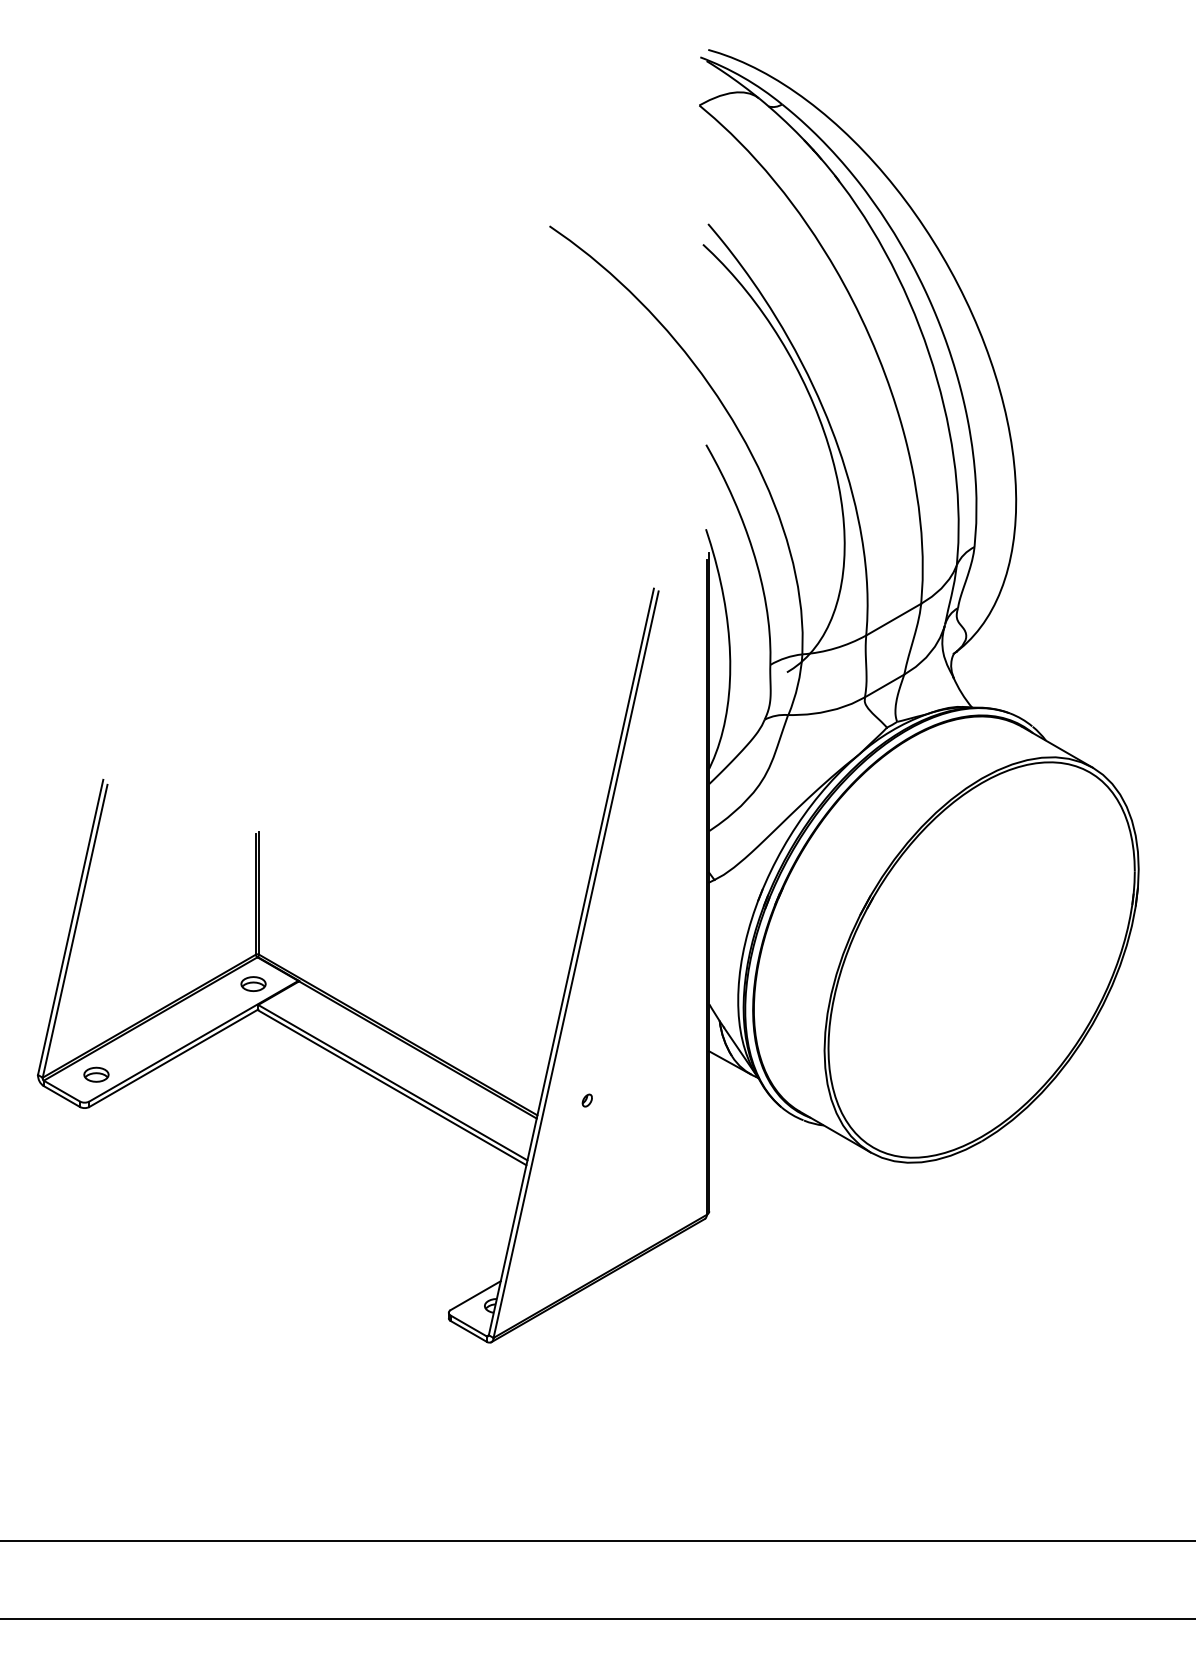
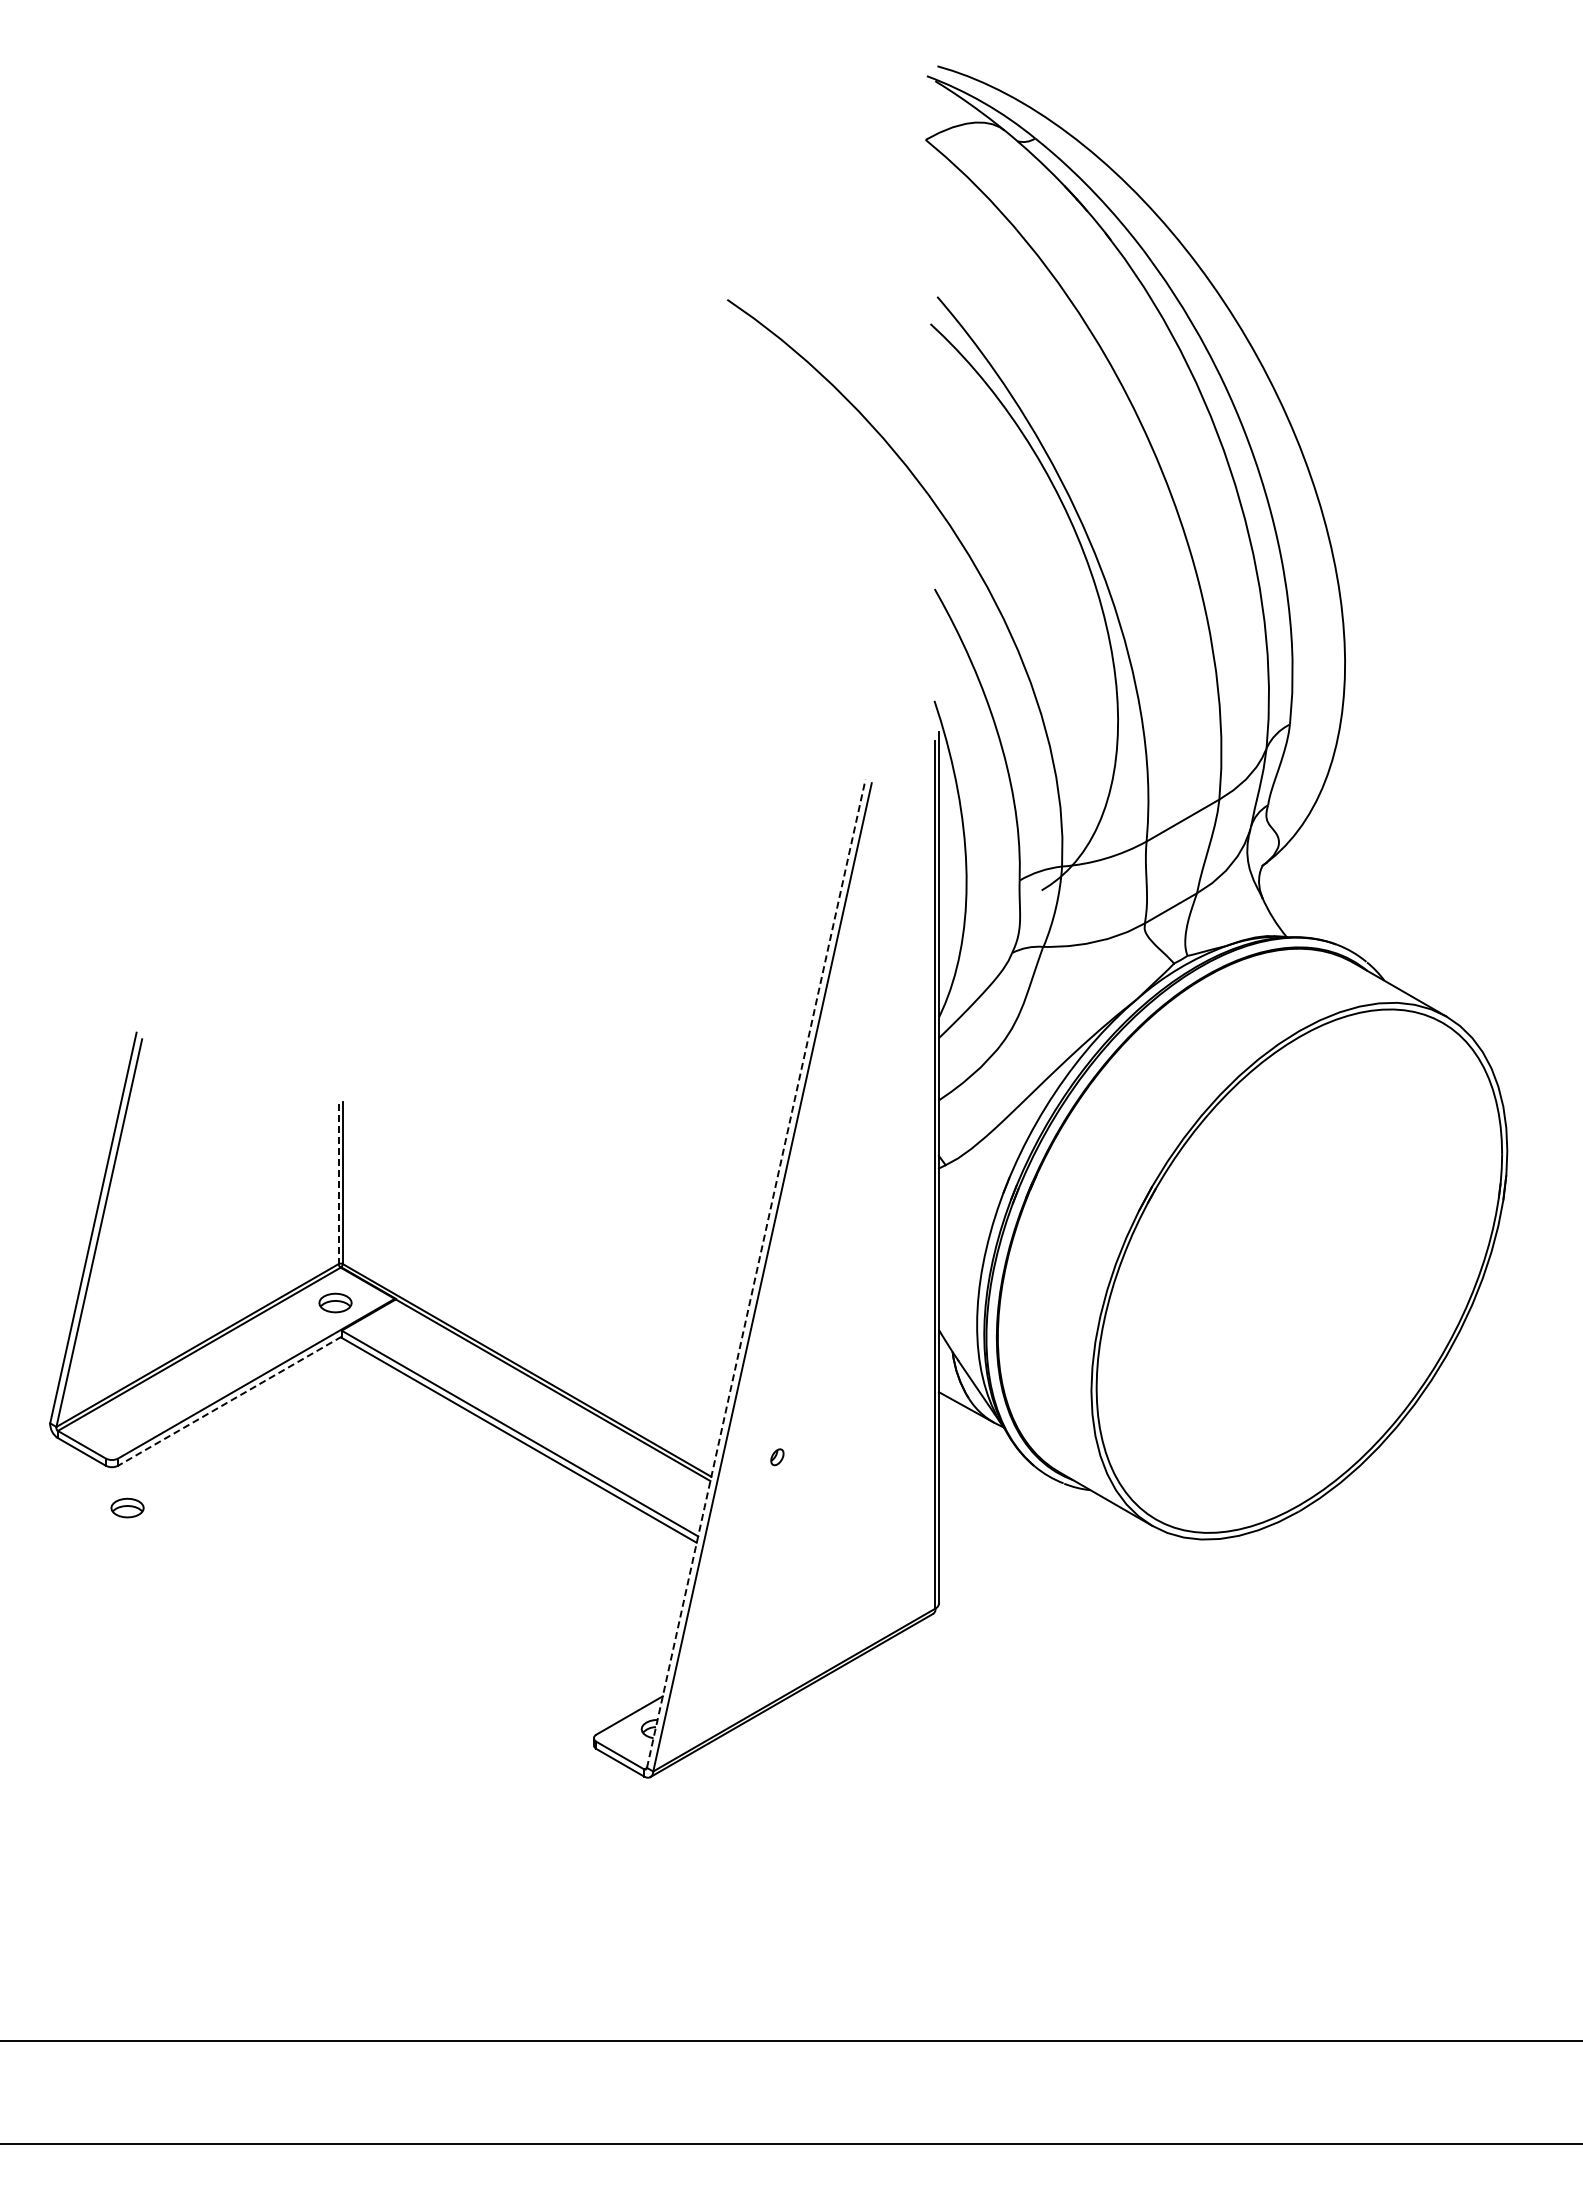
line: (255, 894) -> (338, 1184), solid -> dashed
line: (571, 961) -> (756, 1273), solid -> dashed
line: (173, 1058) -> (229, 1401), solid -> dashed
part: (96, 1074) -> (127, 1507), moved

